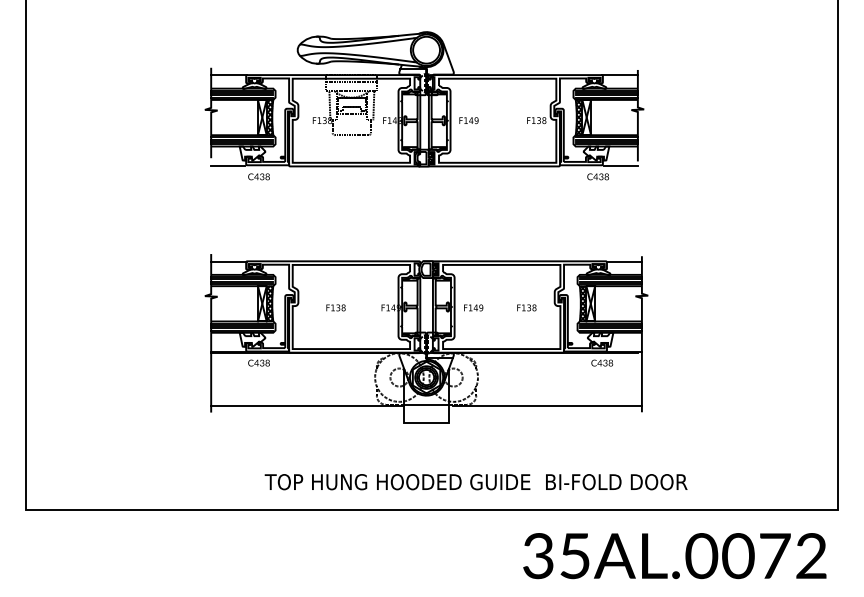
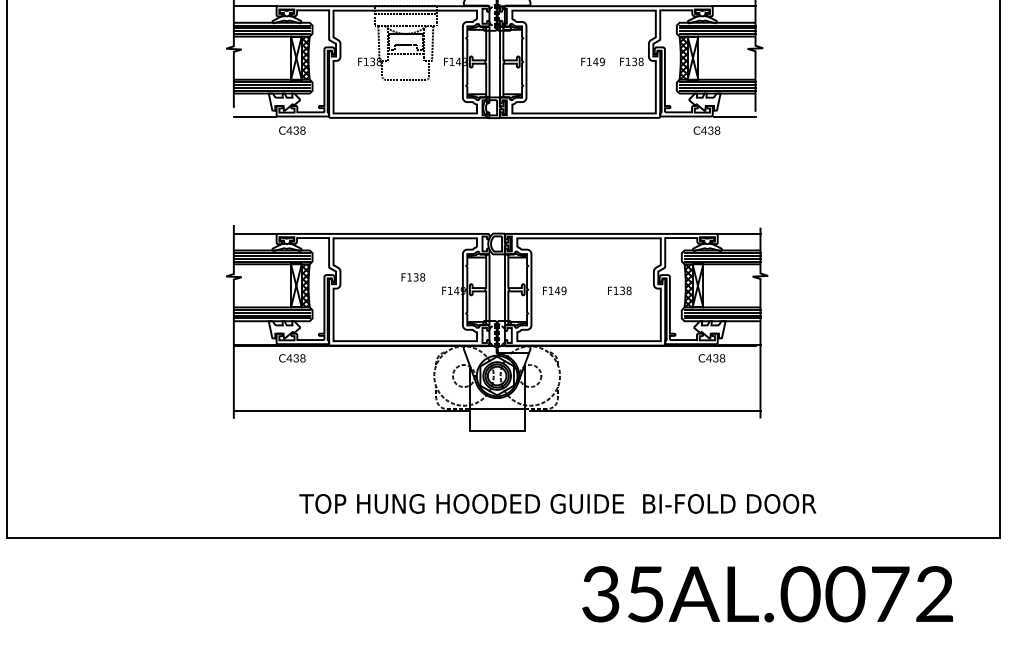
text: (468, 120) -> (592, 61), moved
text: (335, 307) -> (412, 276), moved
text: (674, 556) -> (767, 594), moved

